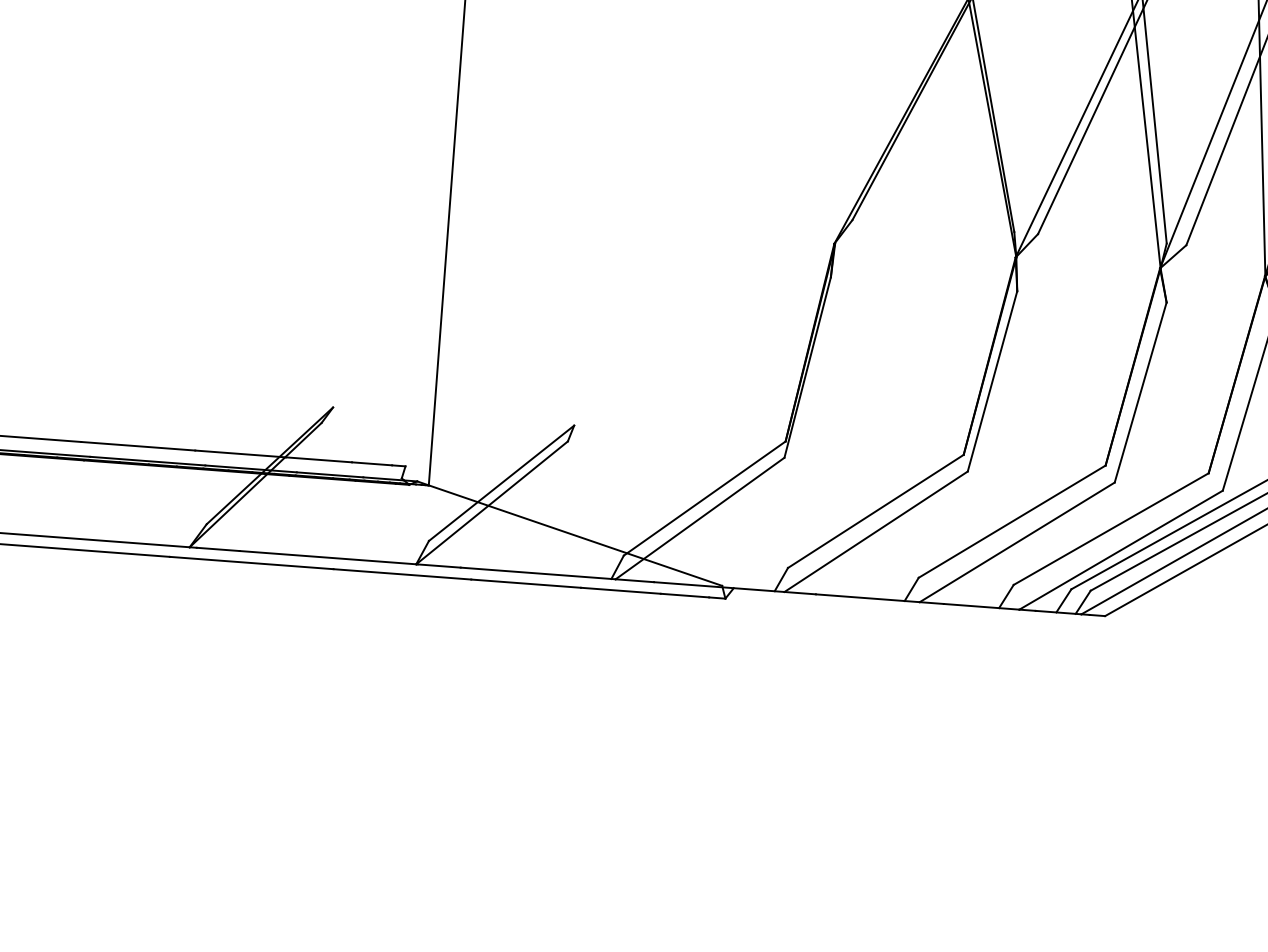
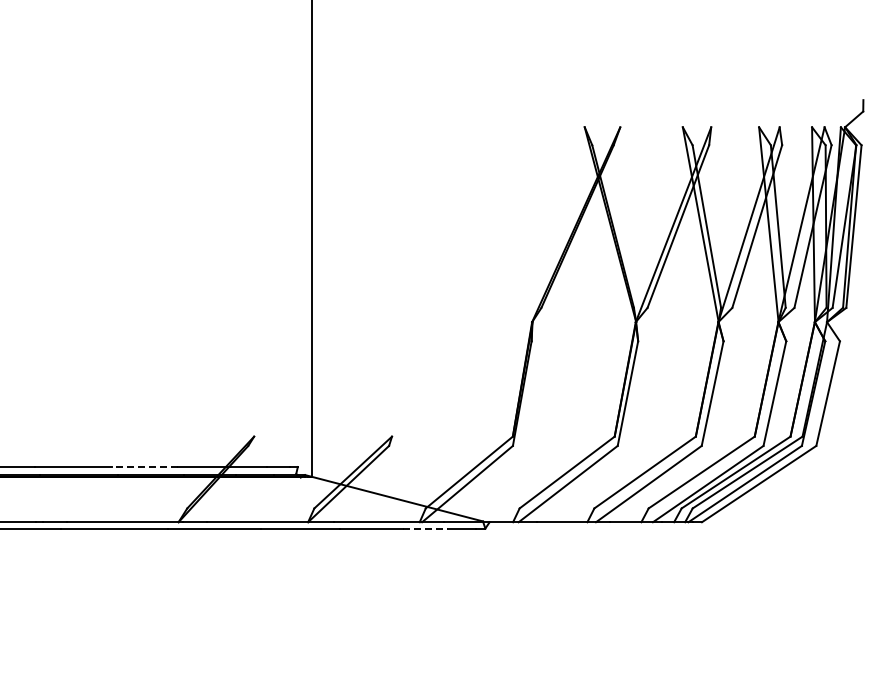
line: (138, 447) -> (145, 467), solid -> dashed
line: (620, 590) -> (425, 528), solid -> dashed

